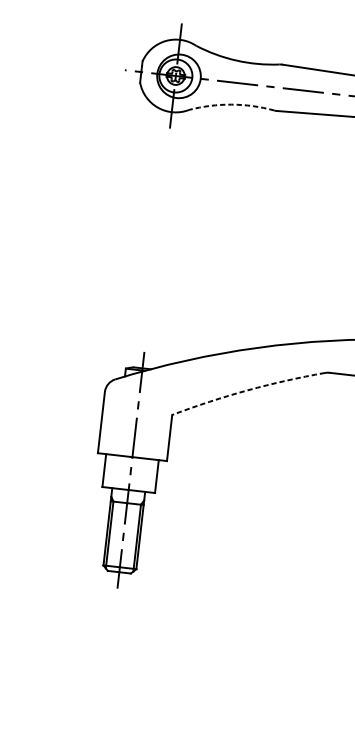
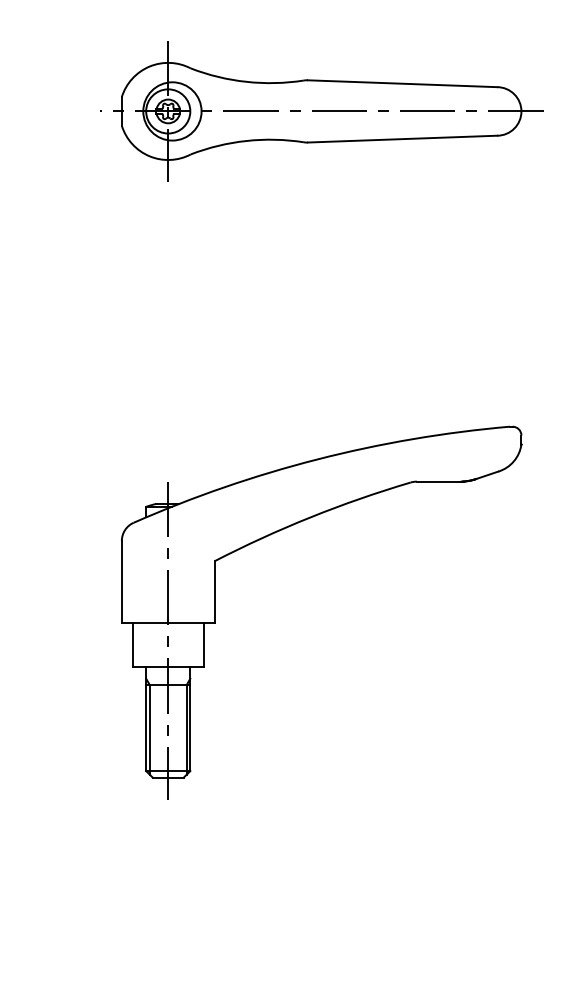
arc: (231, 104) -> (246, 140), dashed -> solid
arc: (247, 390) -> (310, 517), dashed -> solid

